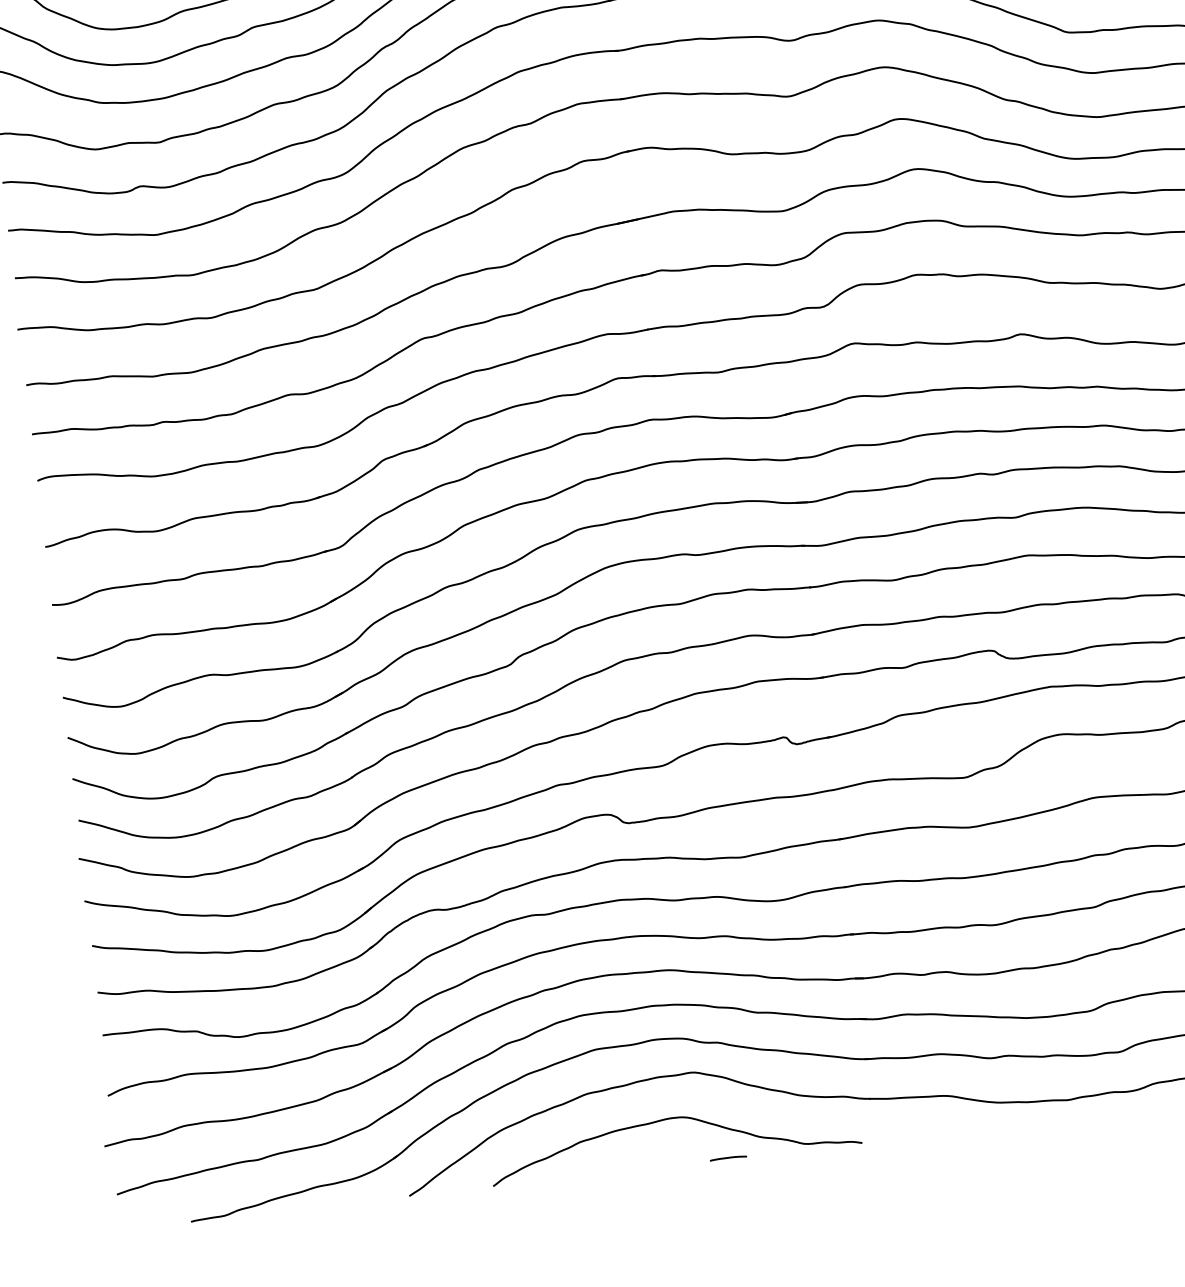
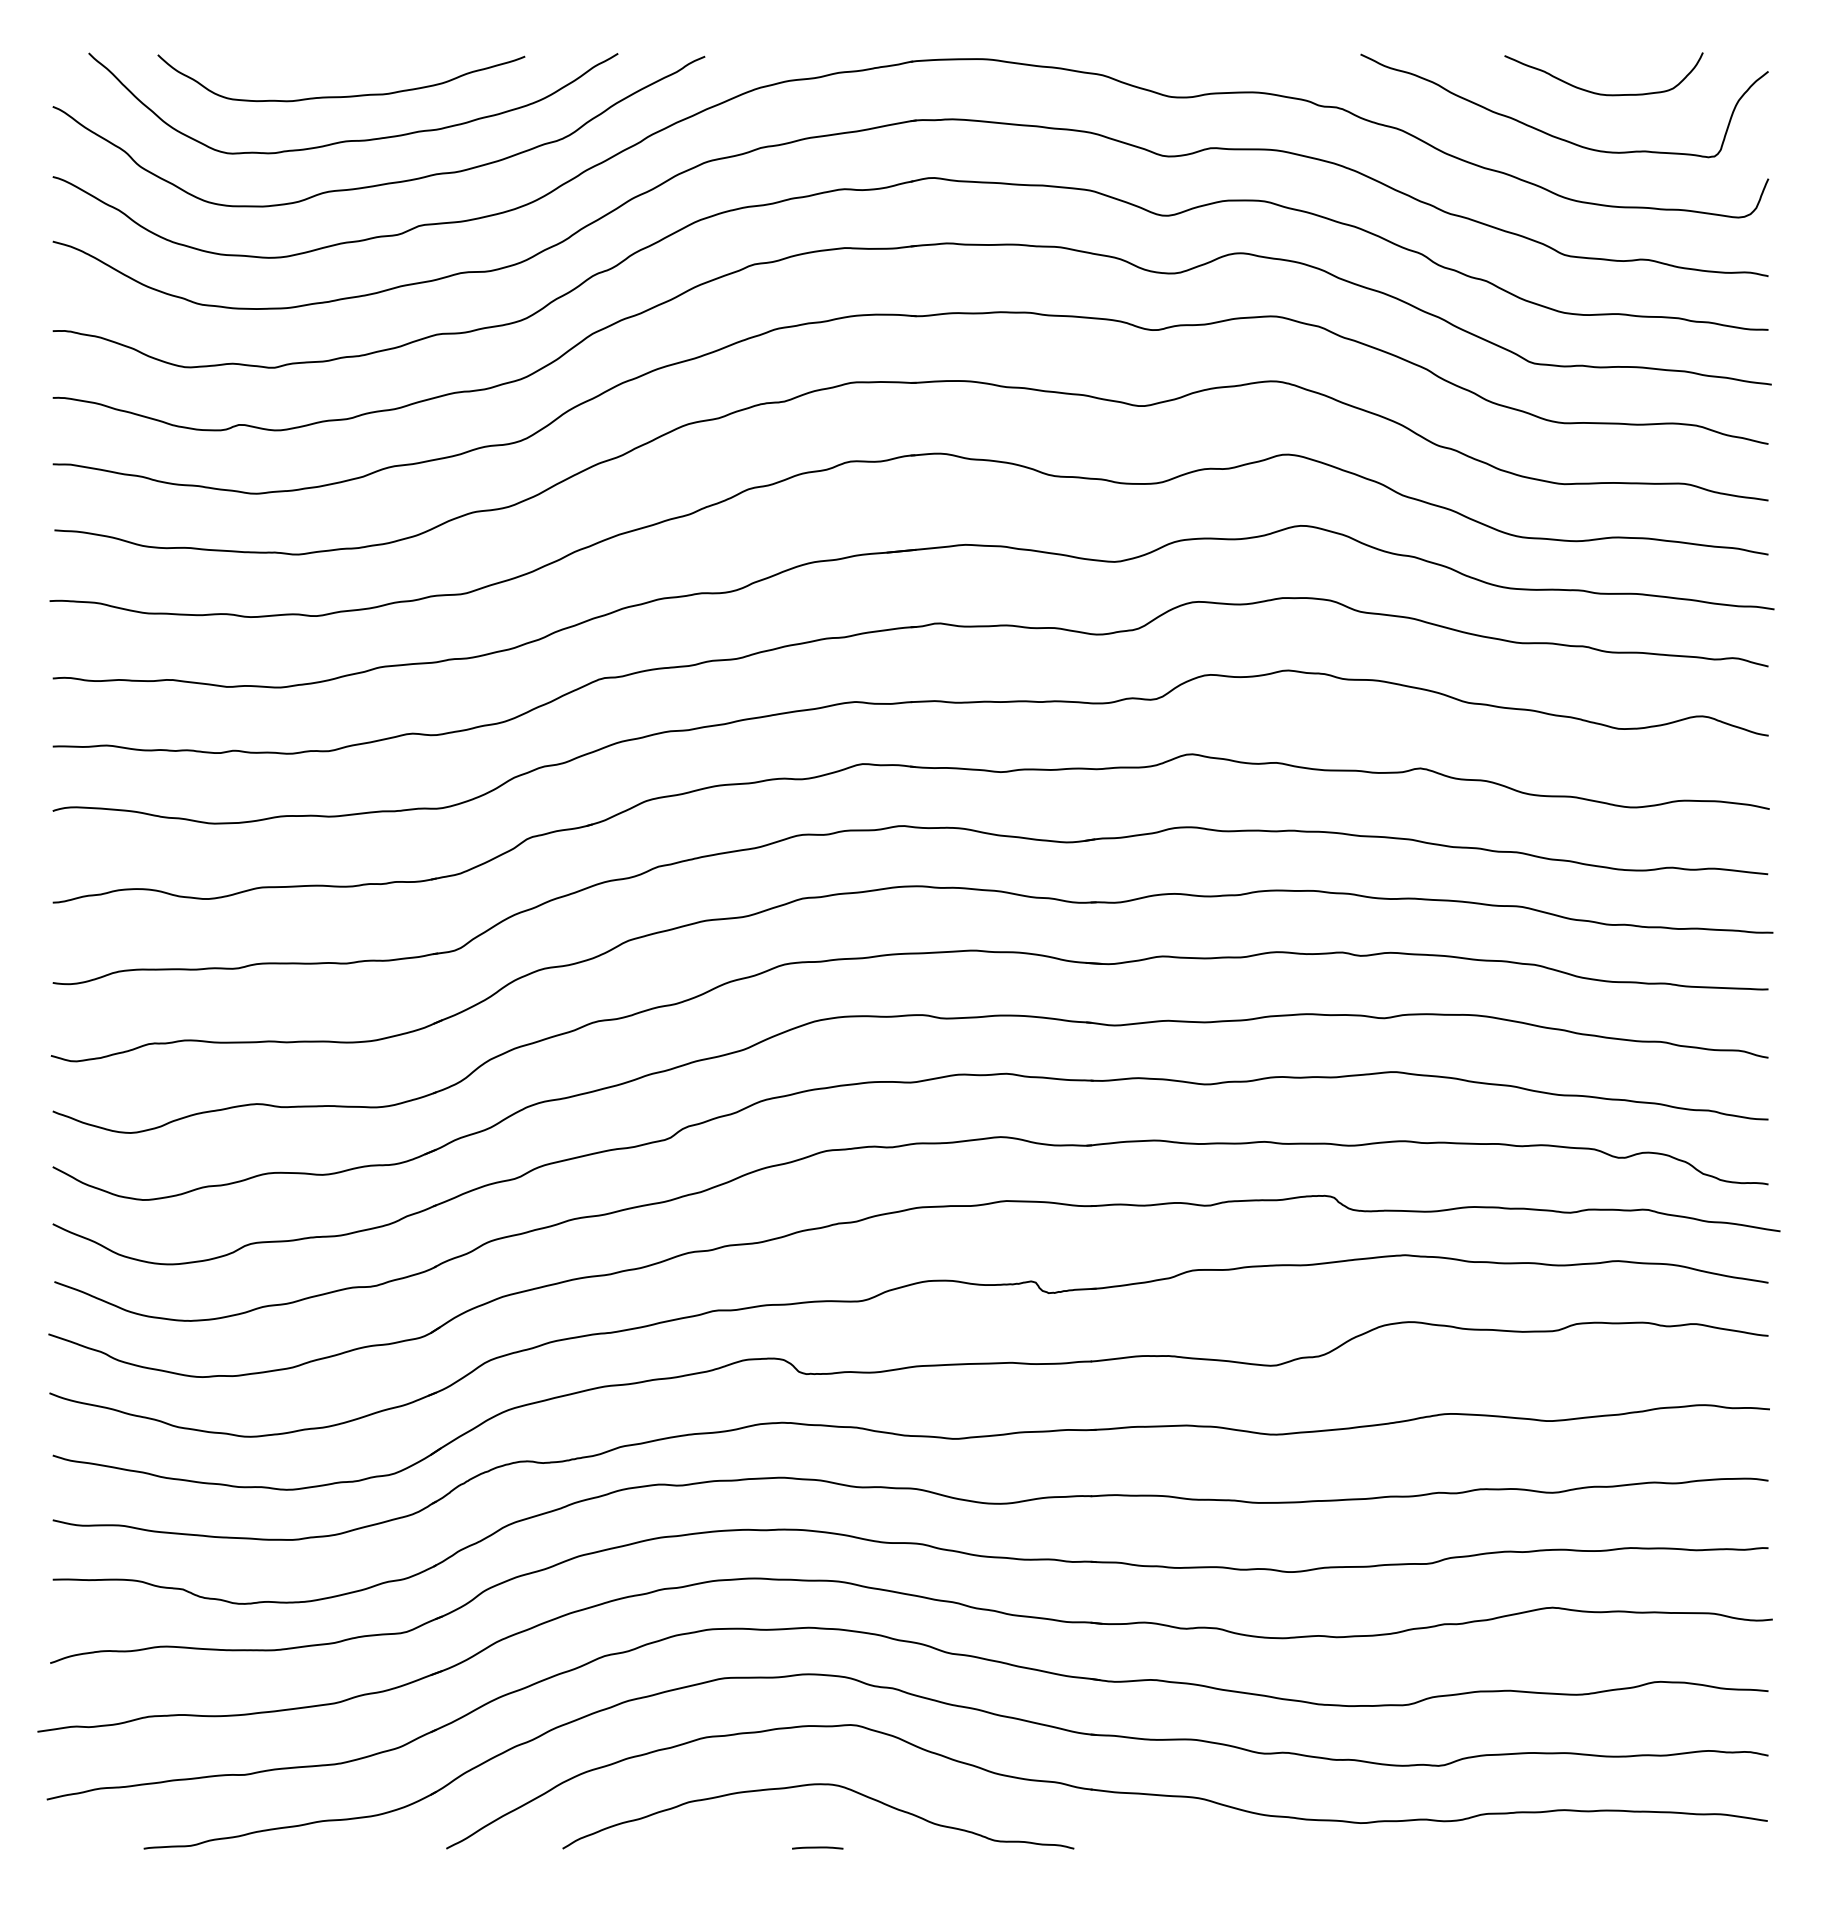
line: (728, 1157) -> (817, 1847), moved

